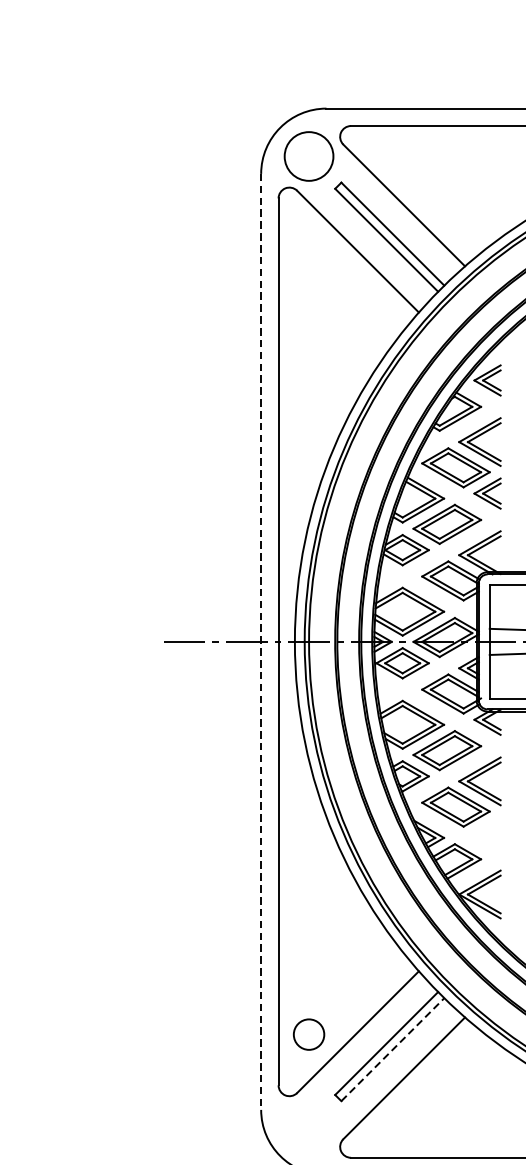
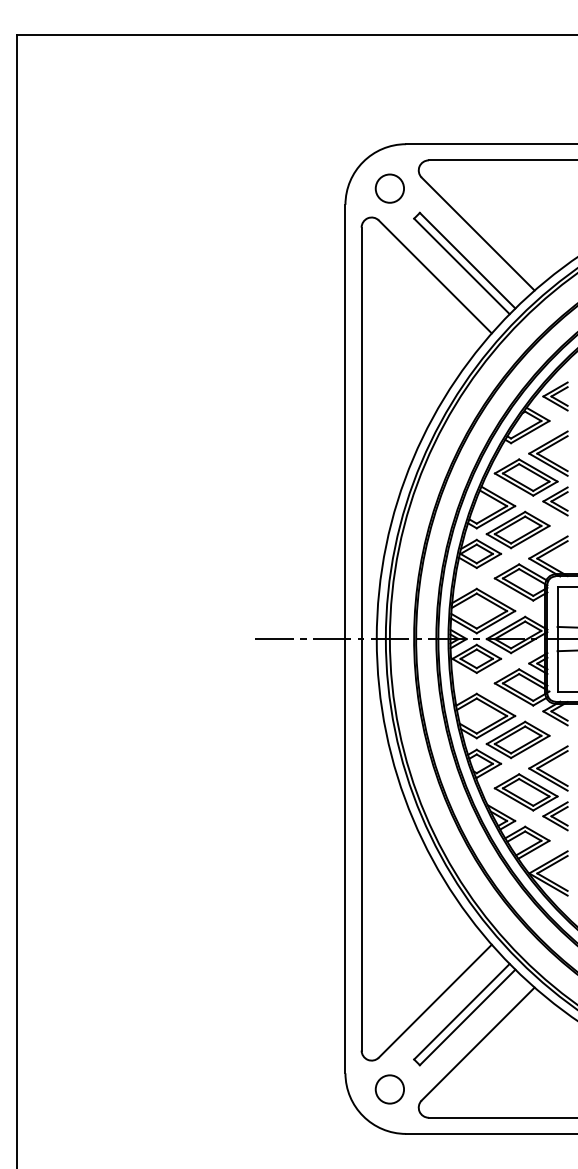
circle: (308, 156) -> (389, 188), size x0.62
line: (261, 642) -> (345, 639), dashed -> solid
part: (487, 833) -> (555, 816), added
circle: (308, 1034) -> (389, 1089), moved
line: (392, 1049) -> (467, 1017), dashed -> solid

